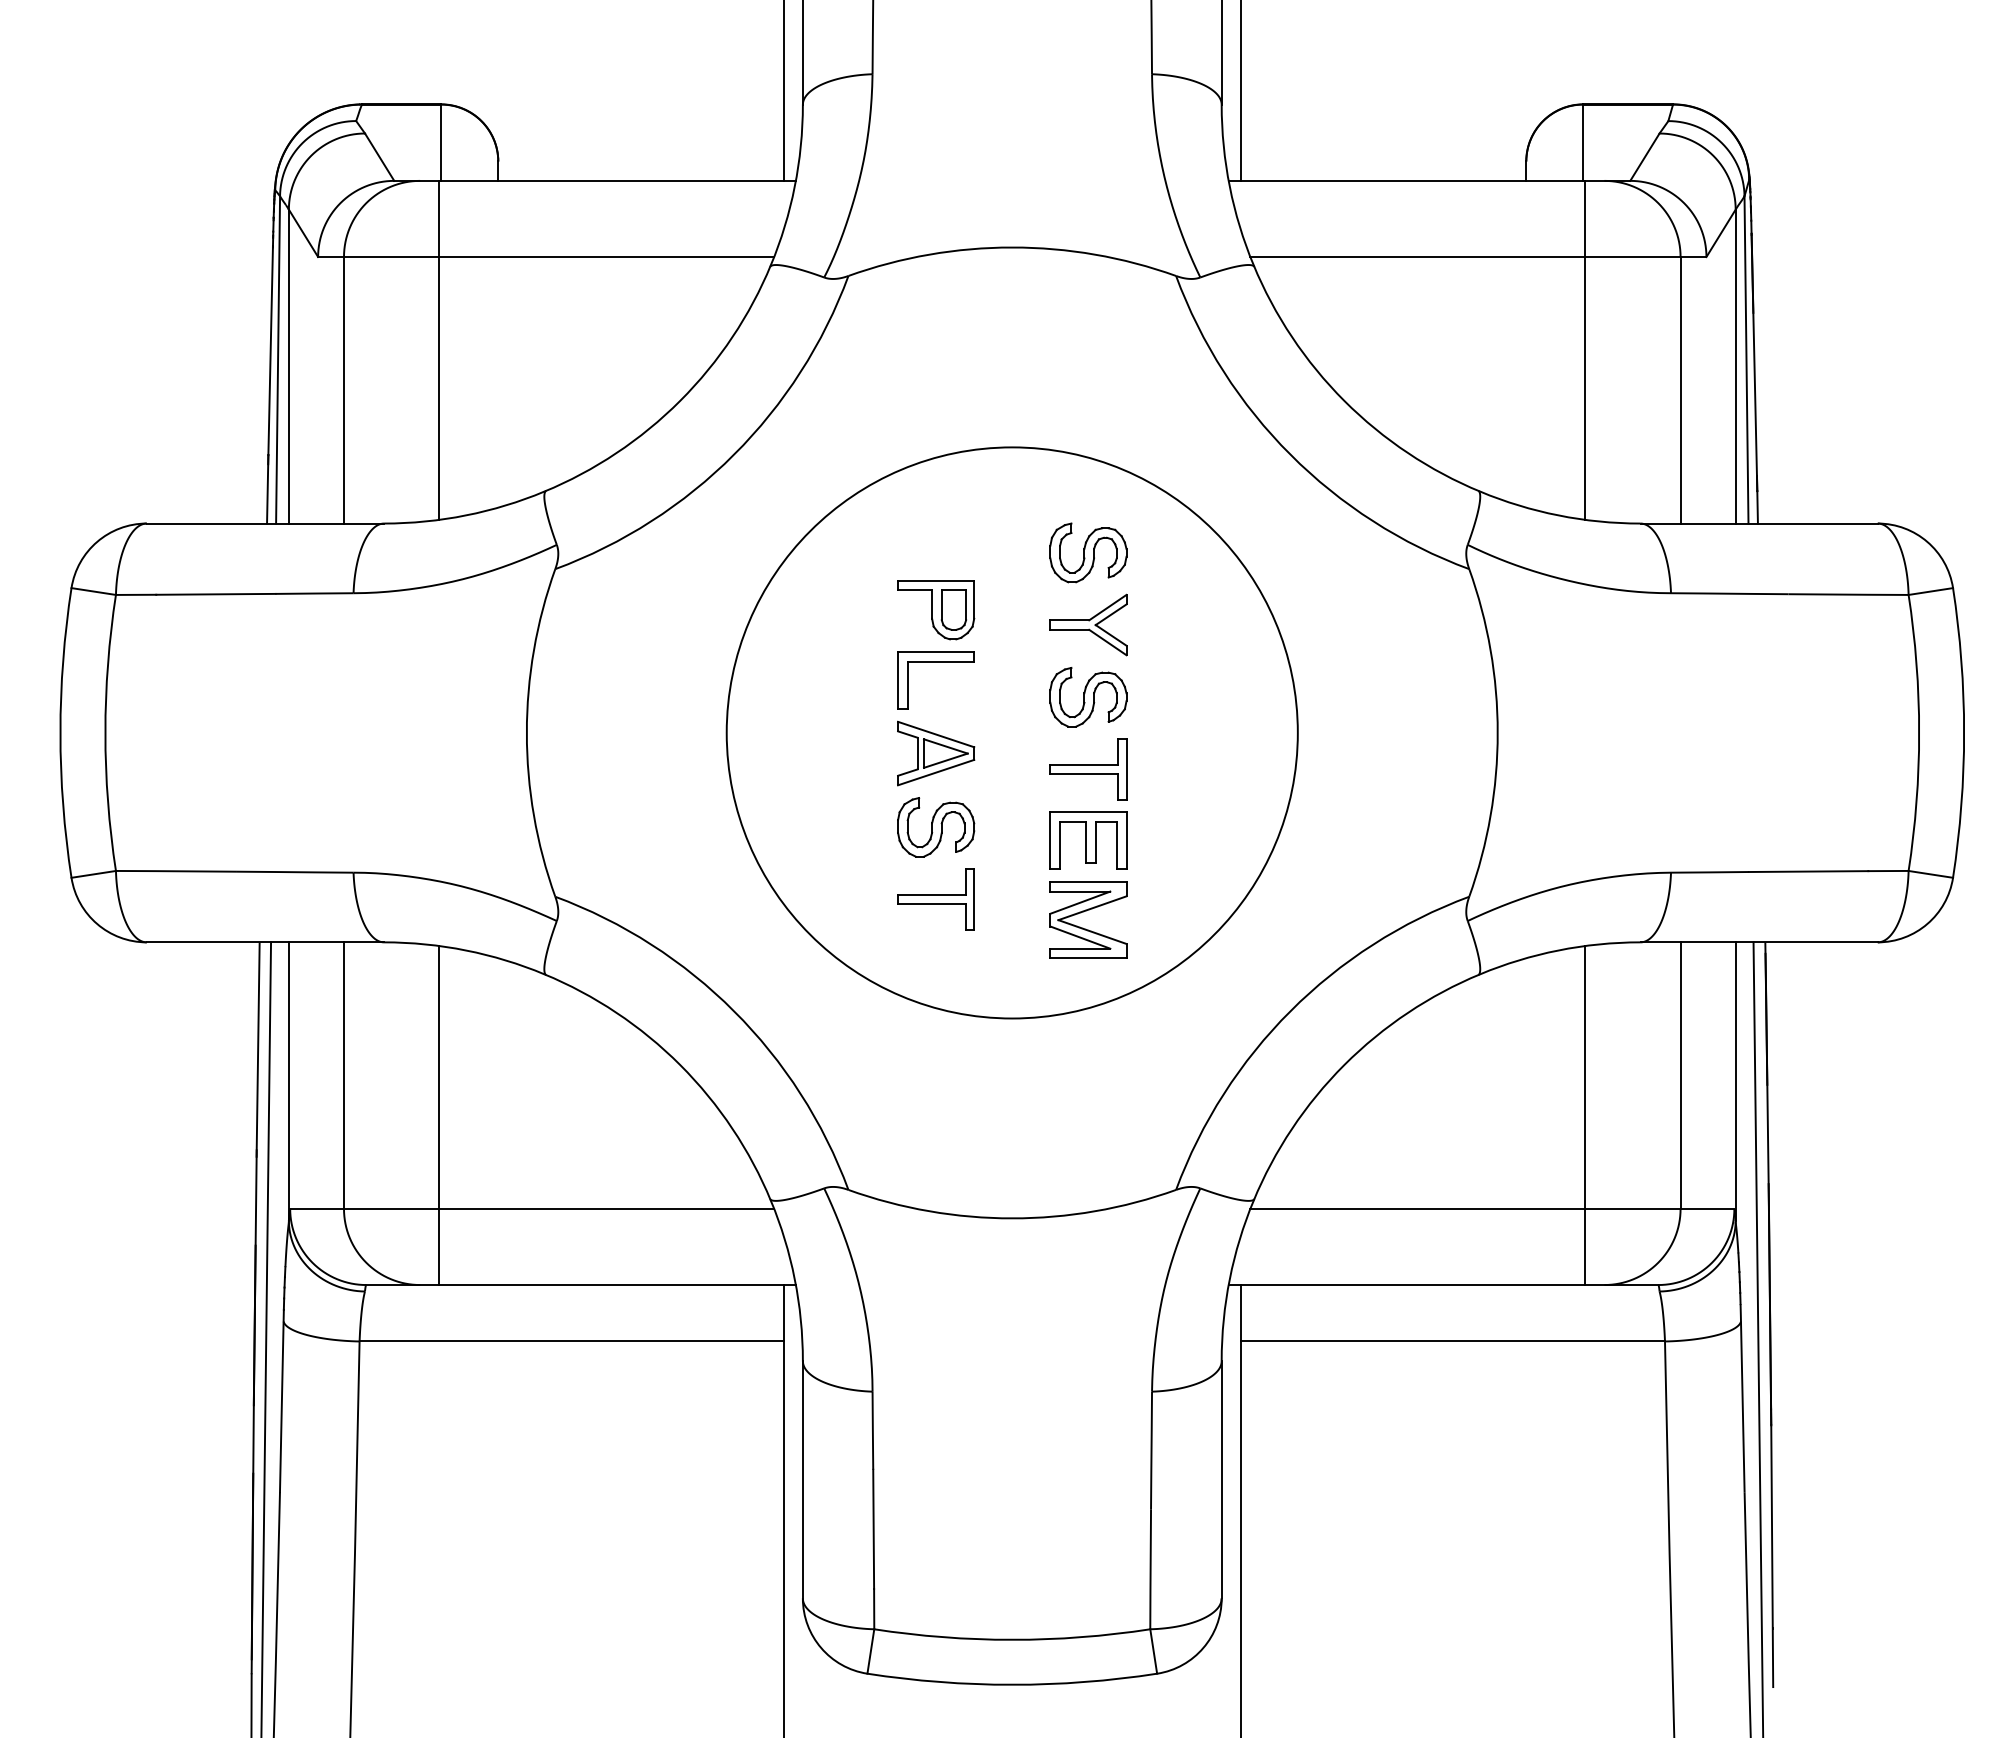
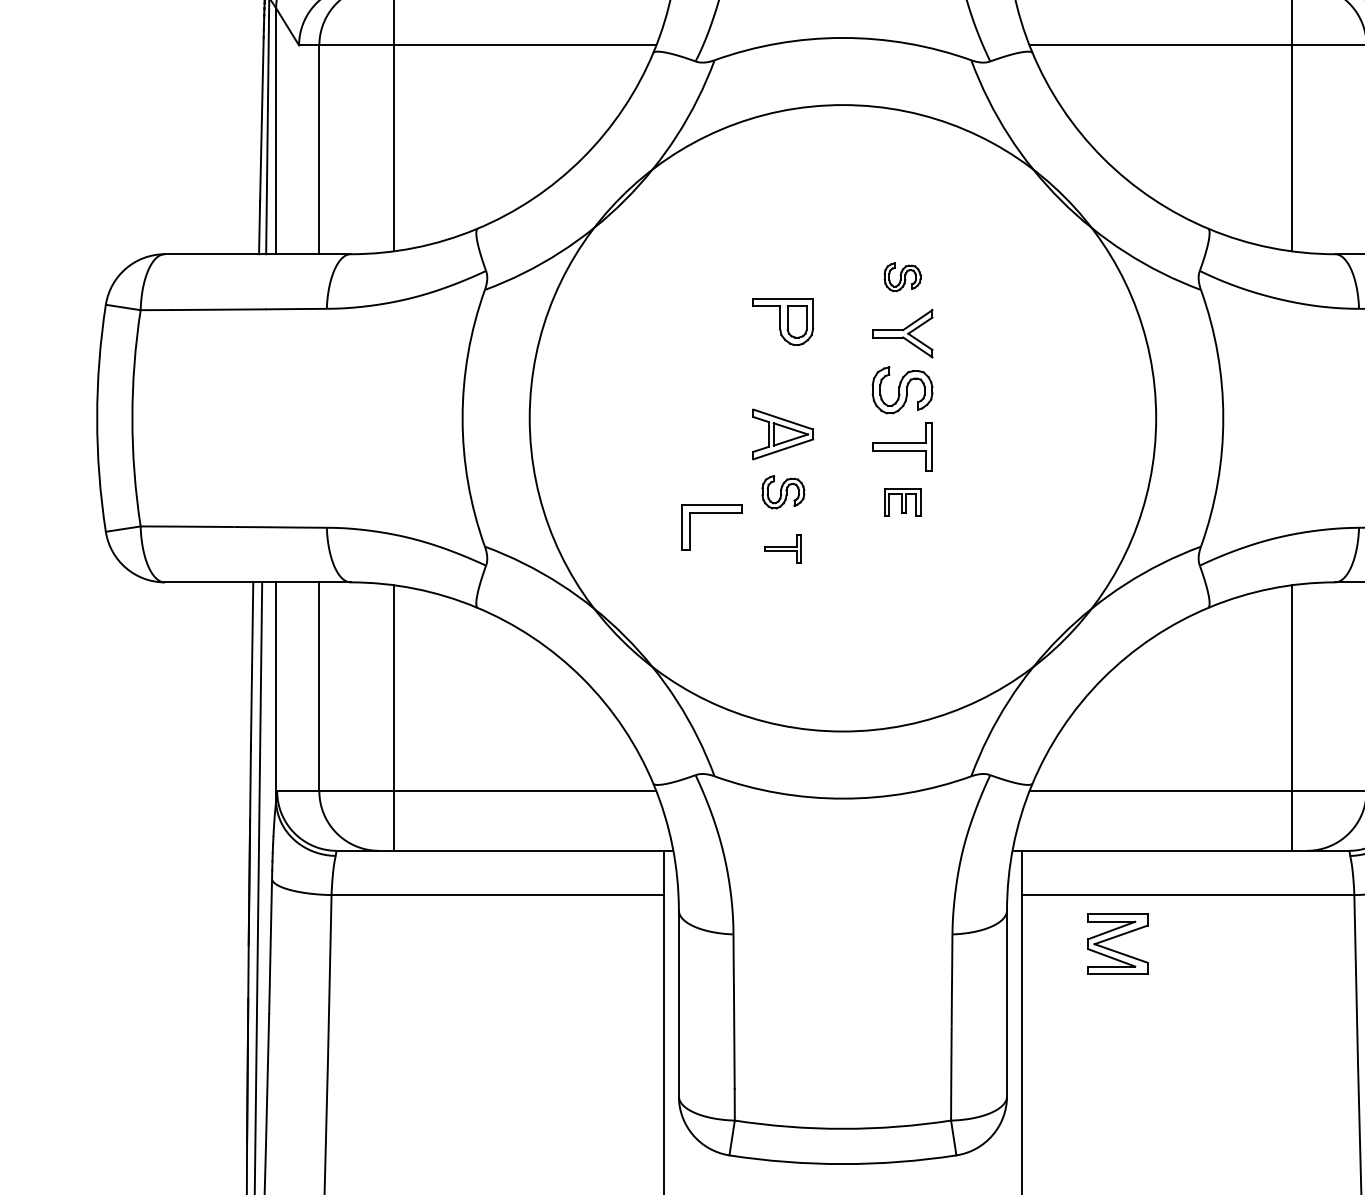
part: (1088, 552) -> (902, 276), size x0.6
part: (935, 662) -> (711, 513), moved
circle: (1011, 732) -> (842, 417), size x1.4
part: (936, 827) -> (783, 492), size x0.7
part: (1088, 840) -> (902, 502), size x0.6
part: (935, 899) -> (782, 548), size x0.6
part: (1086, 911) -> (1116, 937), moved

